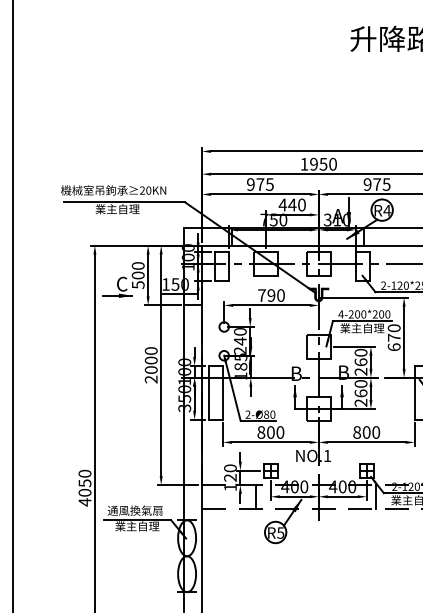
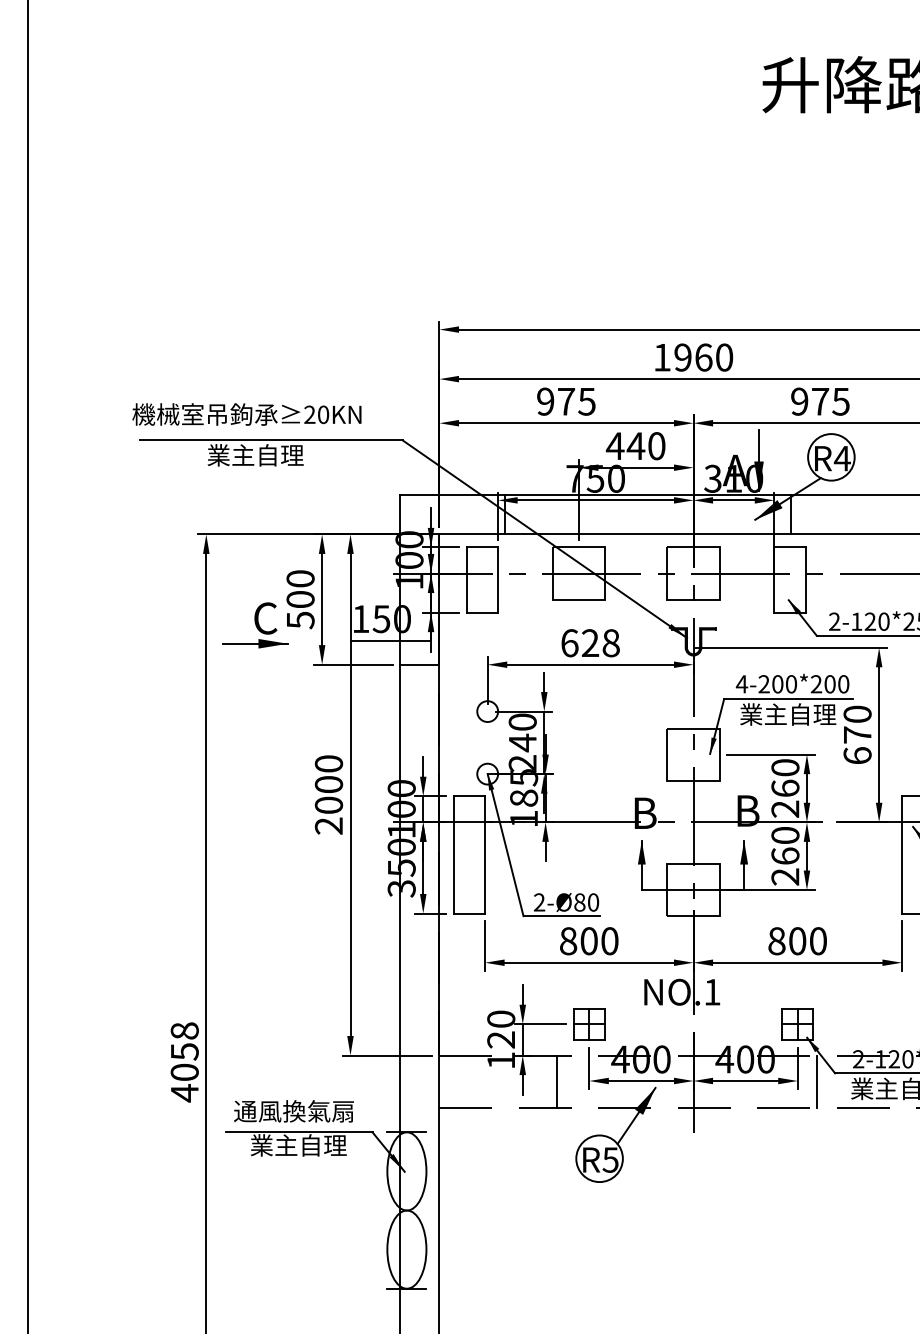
text: (323, 163) -> (703, 355), 1950 -> 1960
text: (271, 295) -> (590, 643), 790 -> 628
text: (85, 473) -> (185, 1030), 4050 -> 4058

